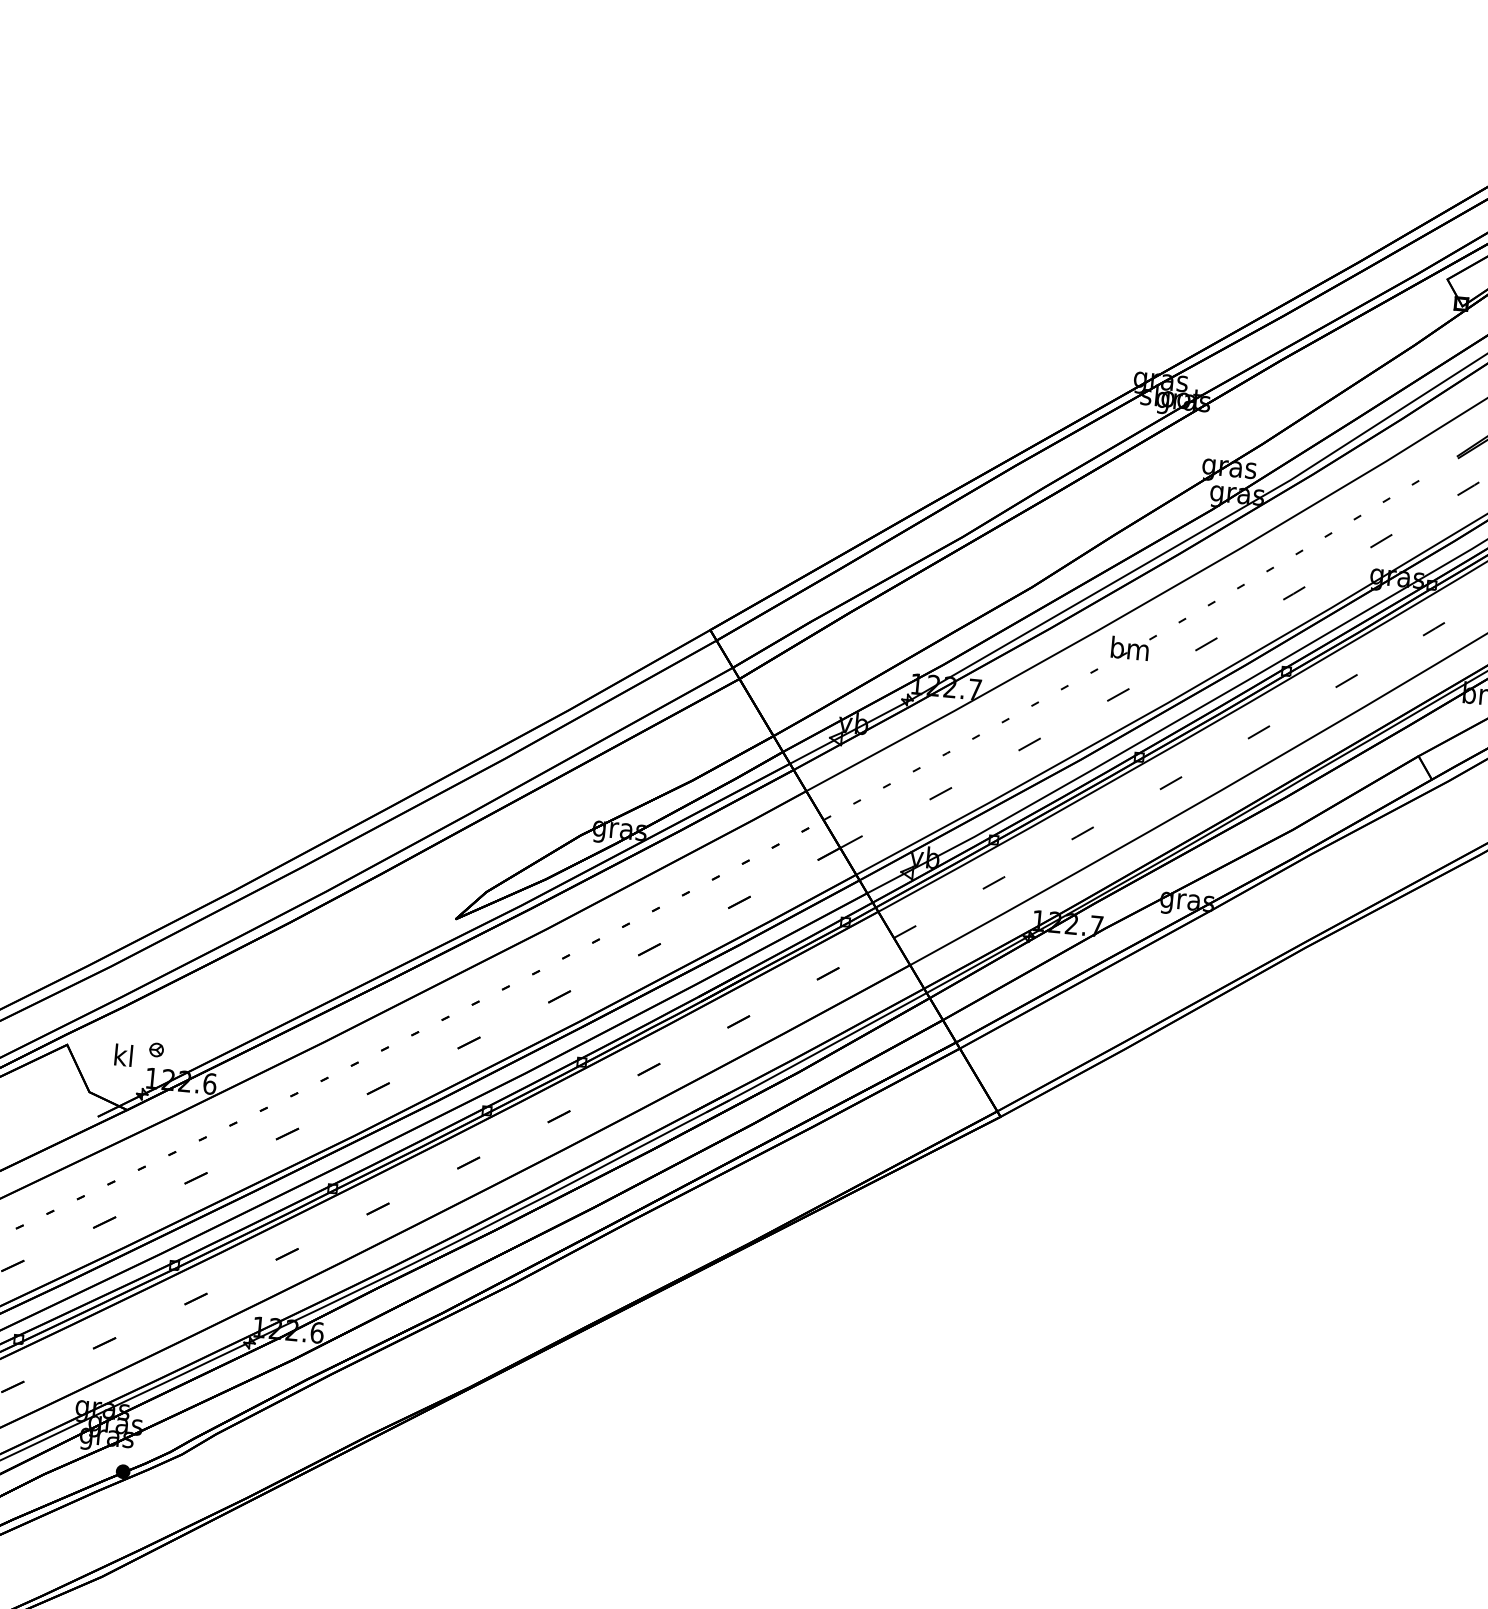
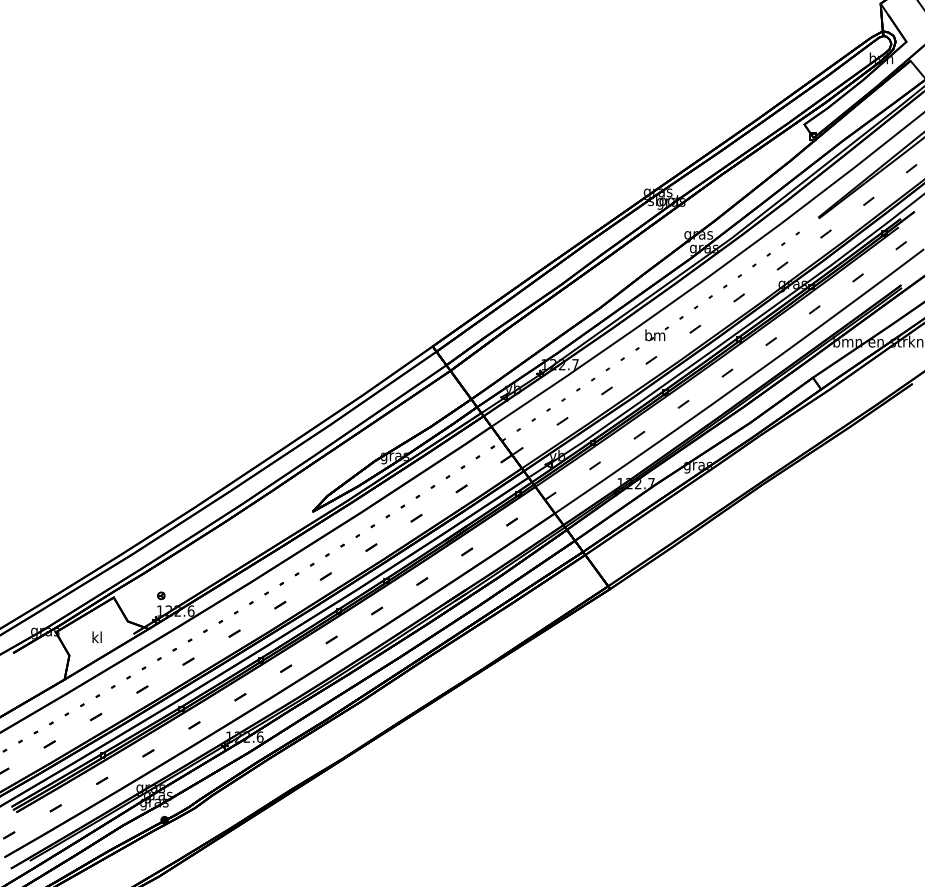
text: (122, 1053) -> (96, 636), moved

